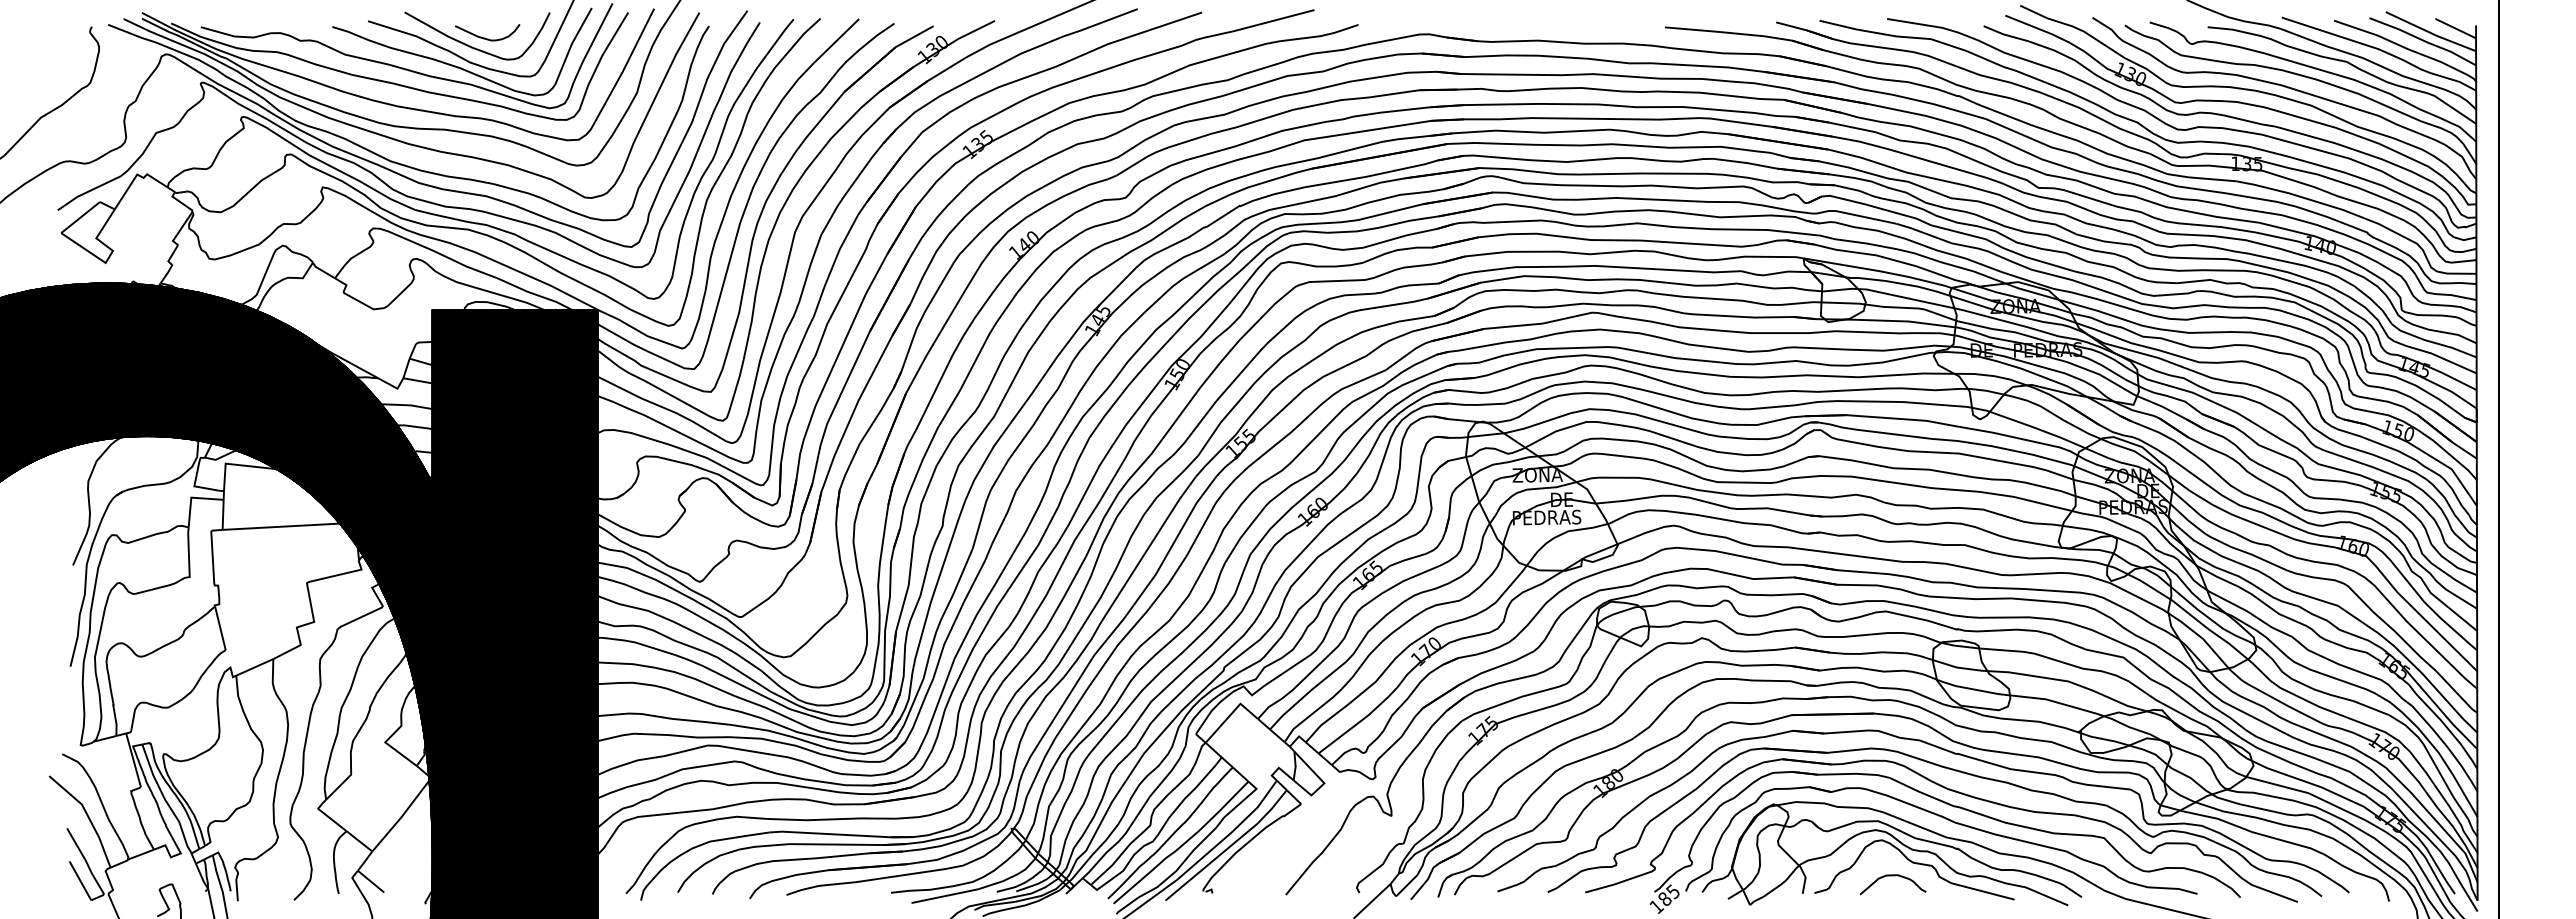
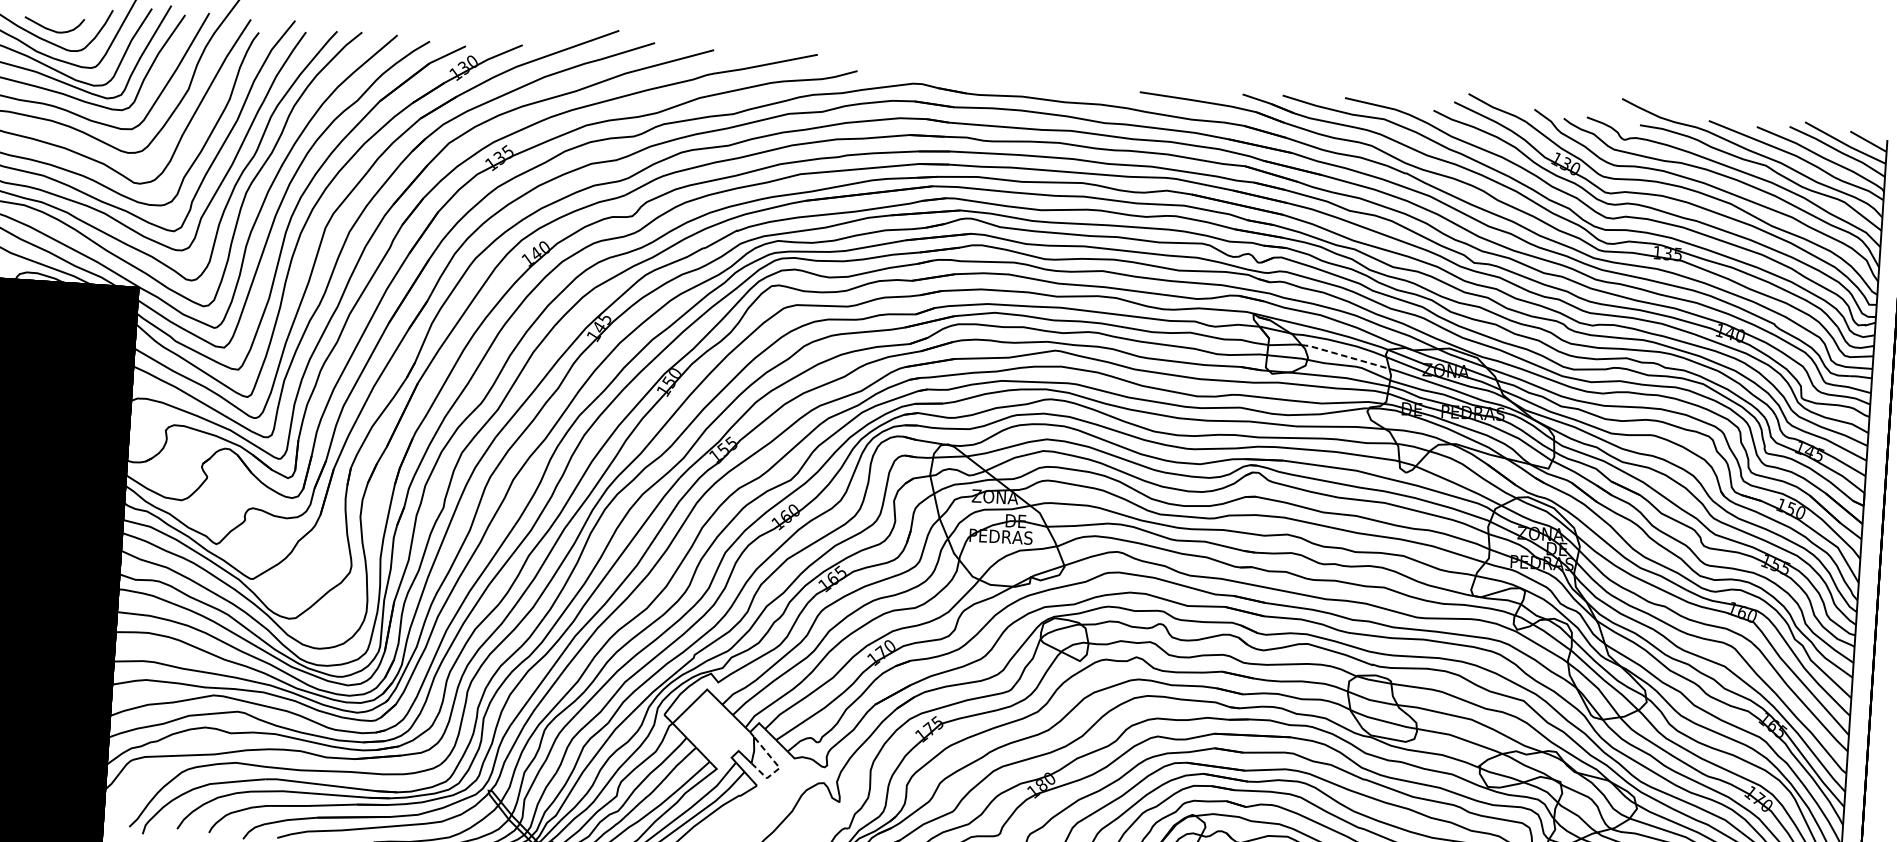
line: (1905, 297) -> (1344, 355), solid -> dashed
line: (1324, 783) -> (779, 768), solid -> dashed

